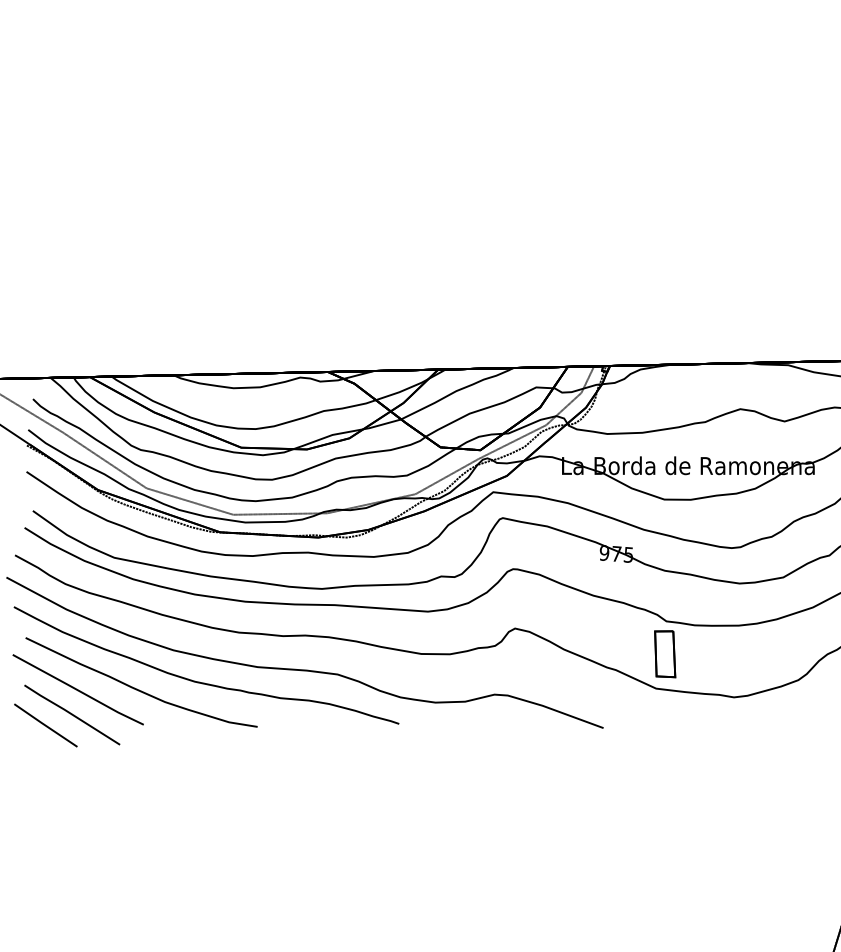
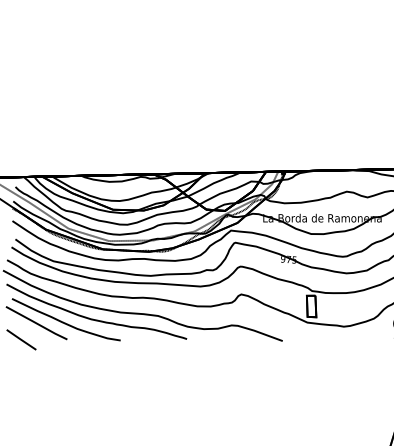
line: (71, 714) -> (33, 334), removed

